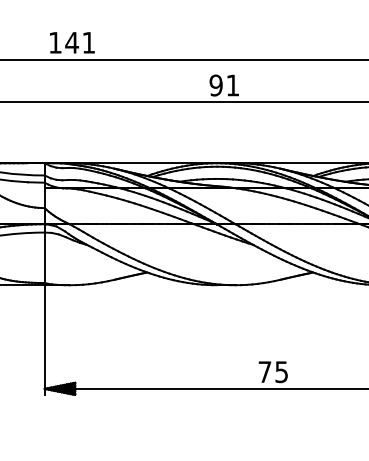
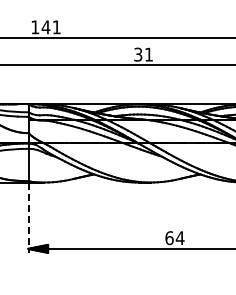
text: (216, 85) -> (138, 54), 91 -> 31
line: (44, 341) -> (28, 218), solid -> dashed
text: (272, 372) -> (174, 238), 75 -> 64

